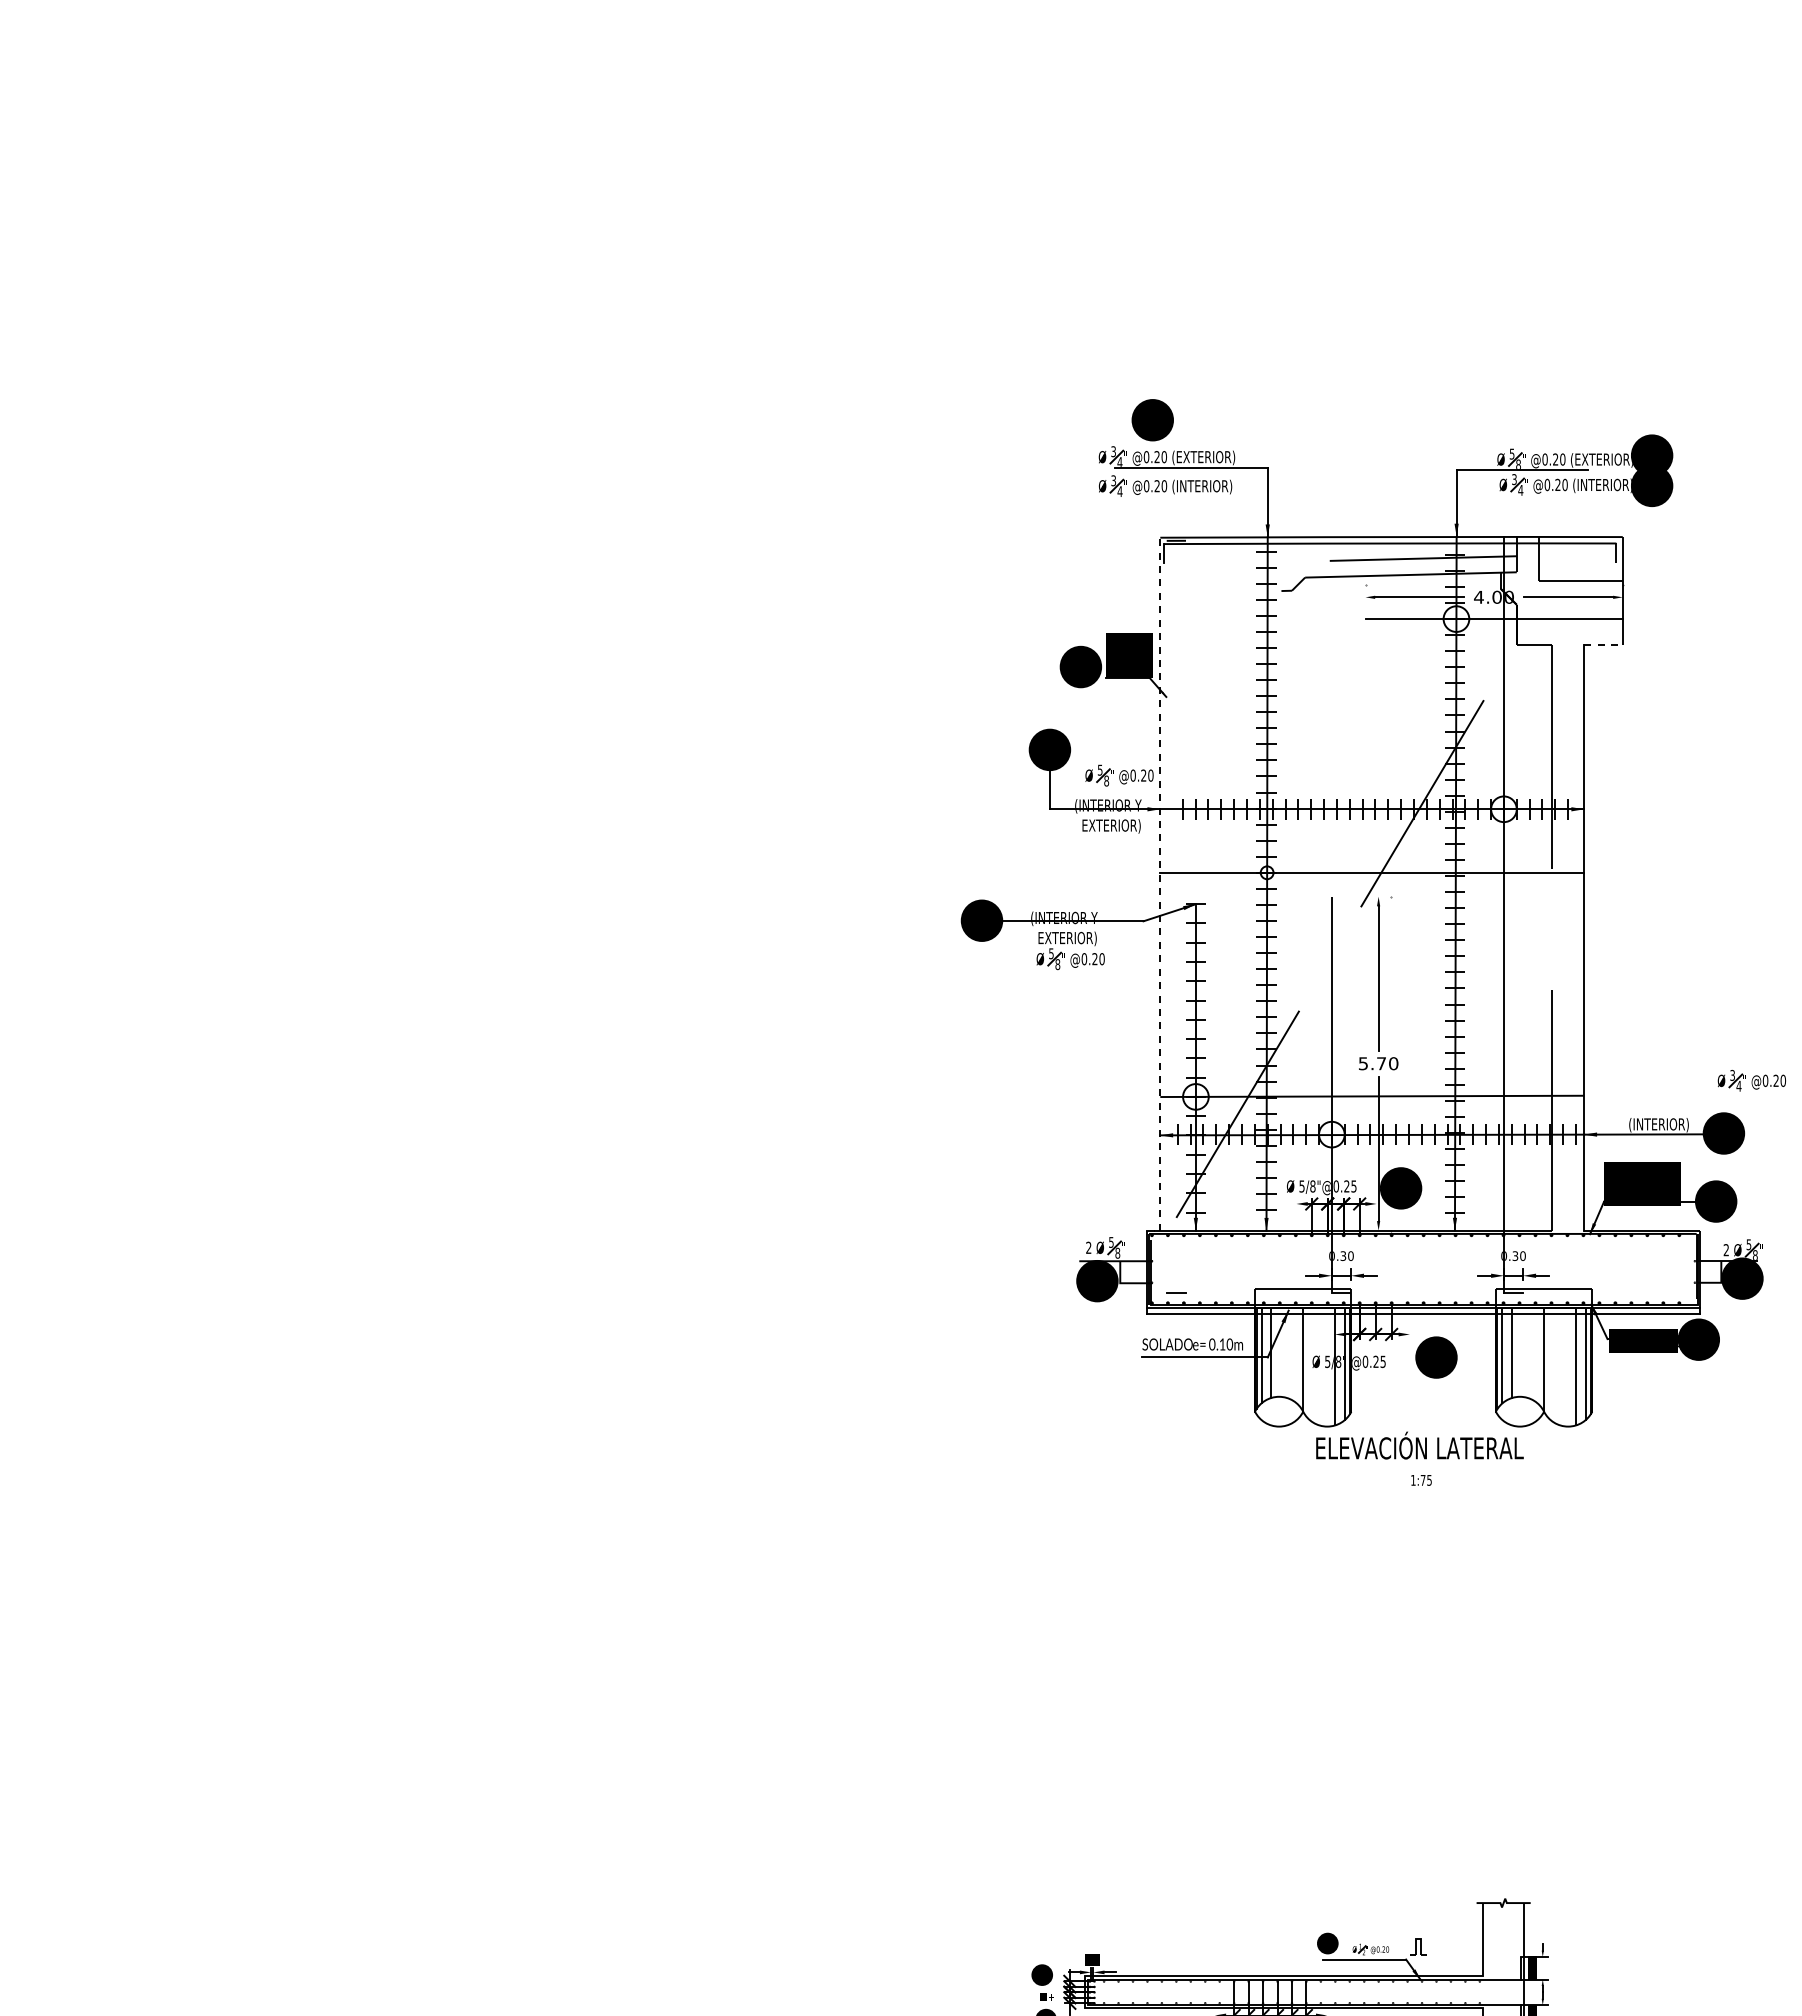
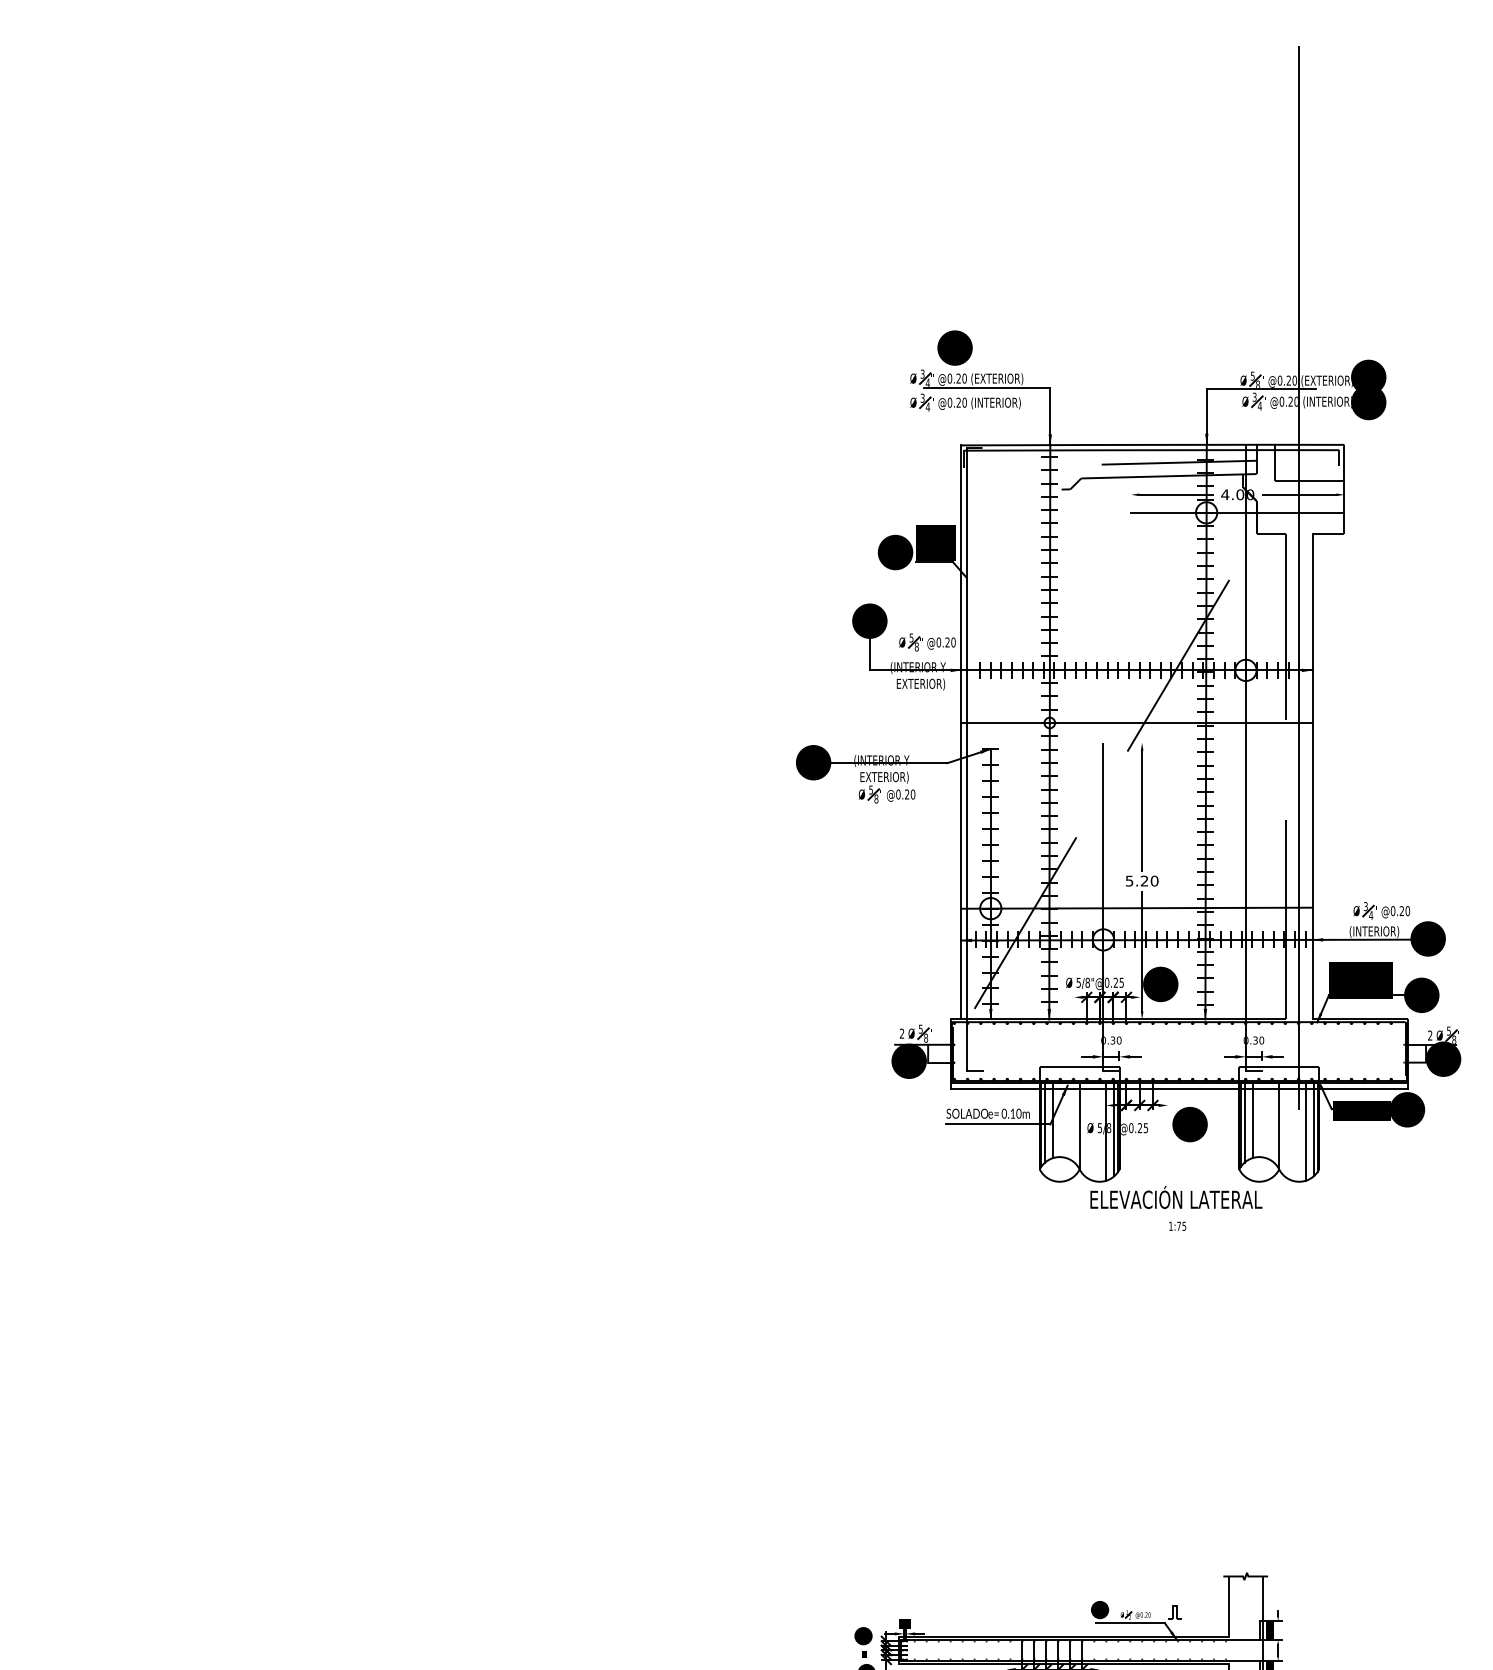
line: (1604, 644) -> (1329, 533), dashed -> solid
line: (1568, 697) -> (1299, 577), added
line: (1160, 884) -> (961, 732), dashed -> solid
line: (1166, 916) -> (966, 759), added
text: (1381, 1063) -> (1144, 880), 5.70 -> 5.20
part: (1751, 1080) -> (1381, 910), moved

